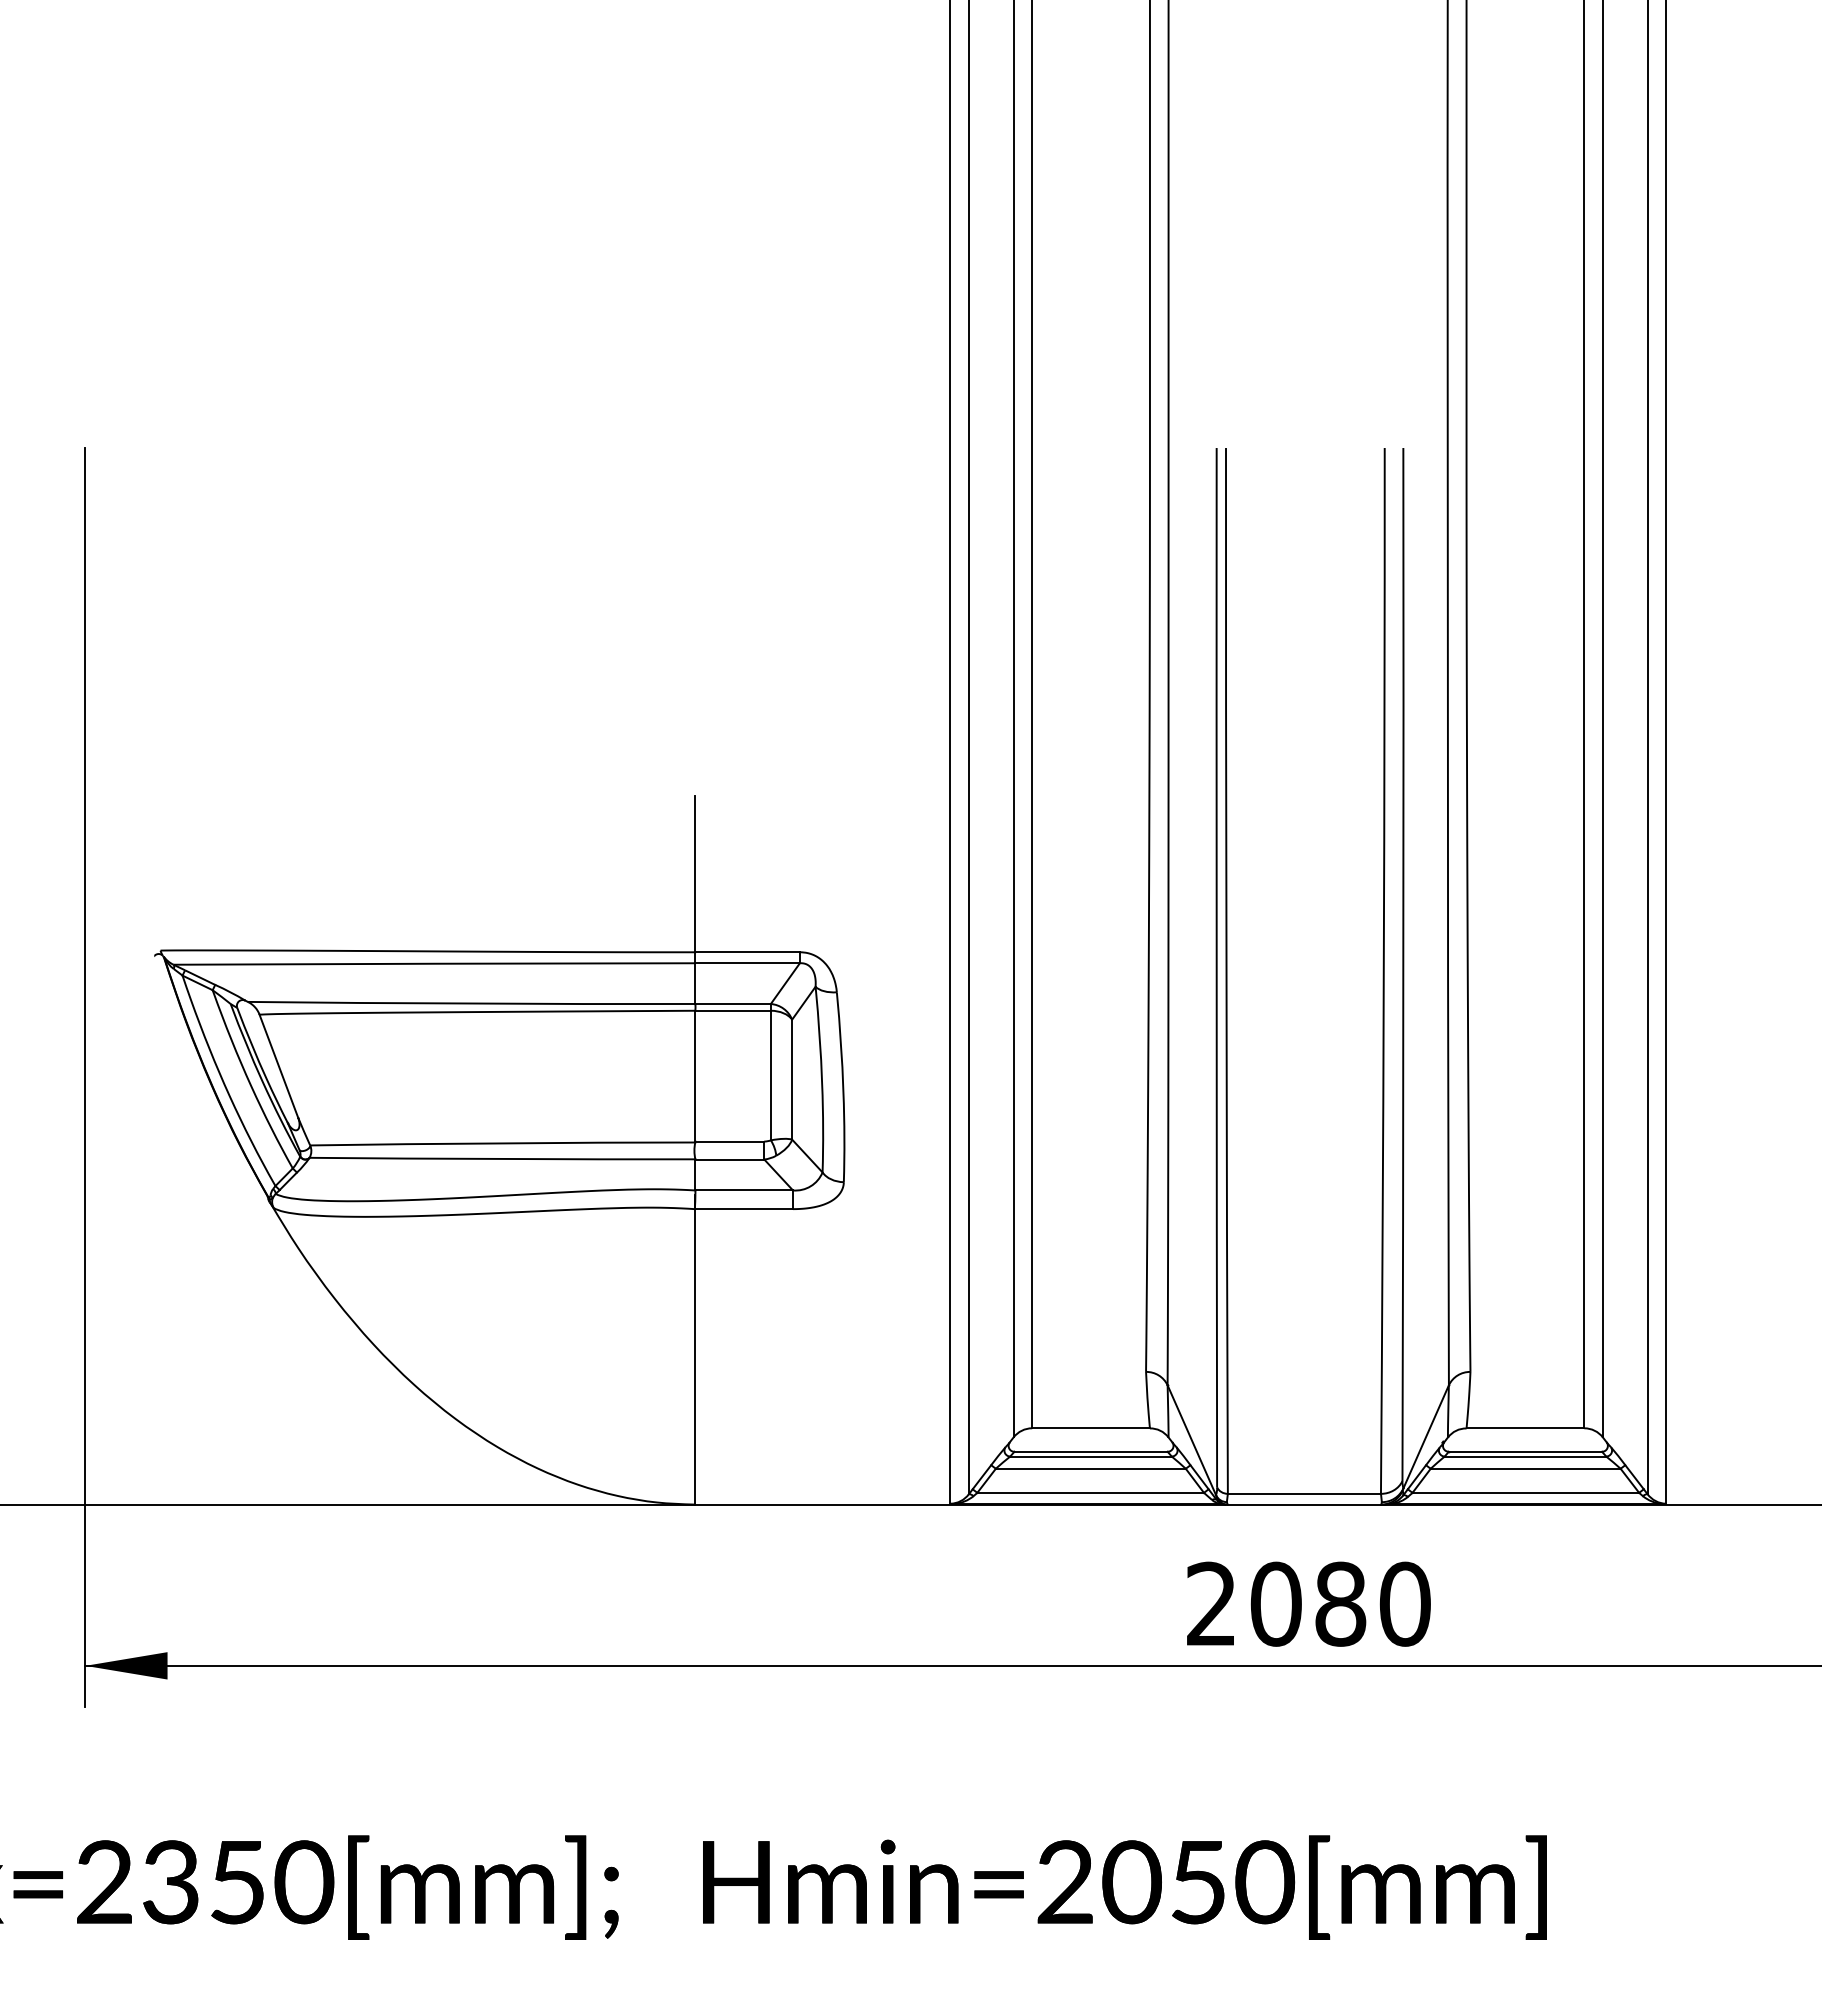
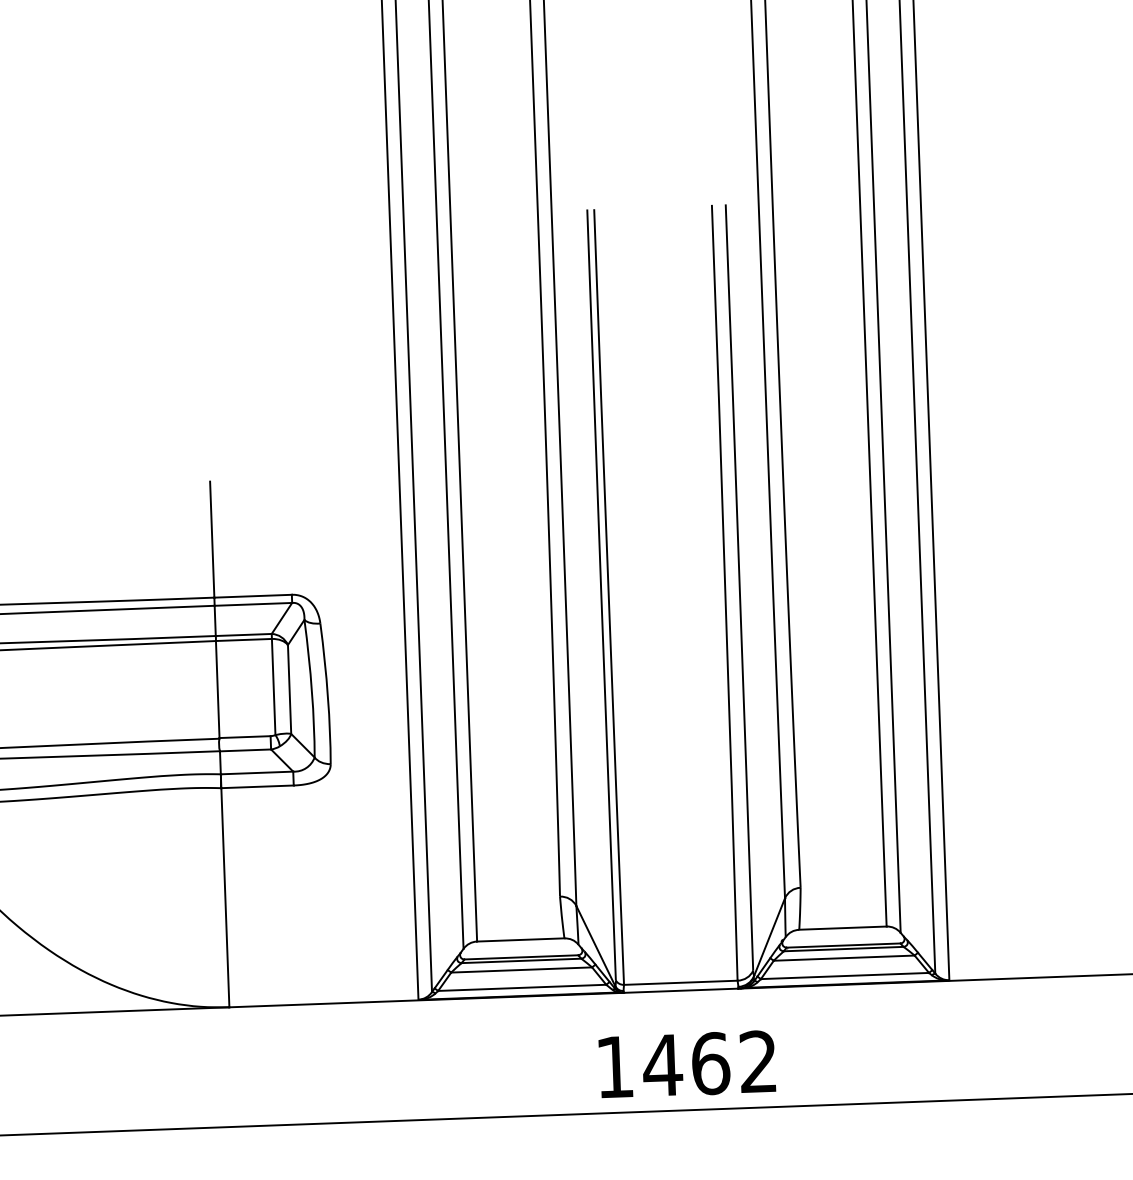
text: (1308, 1603) -> (686, 1063), 2080 -> 1462

